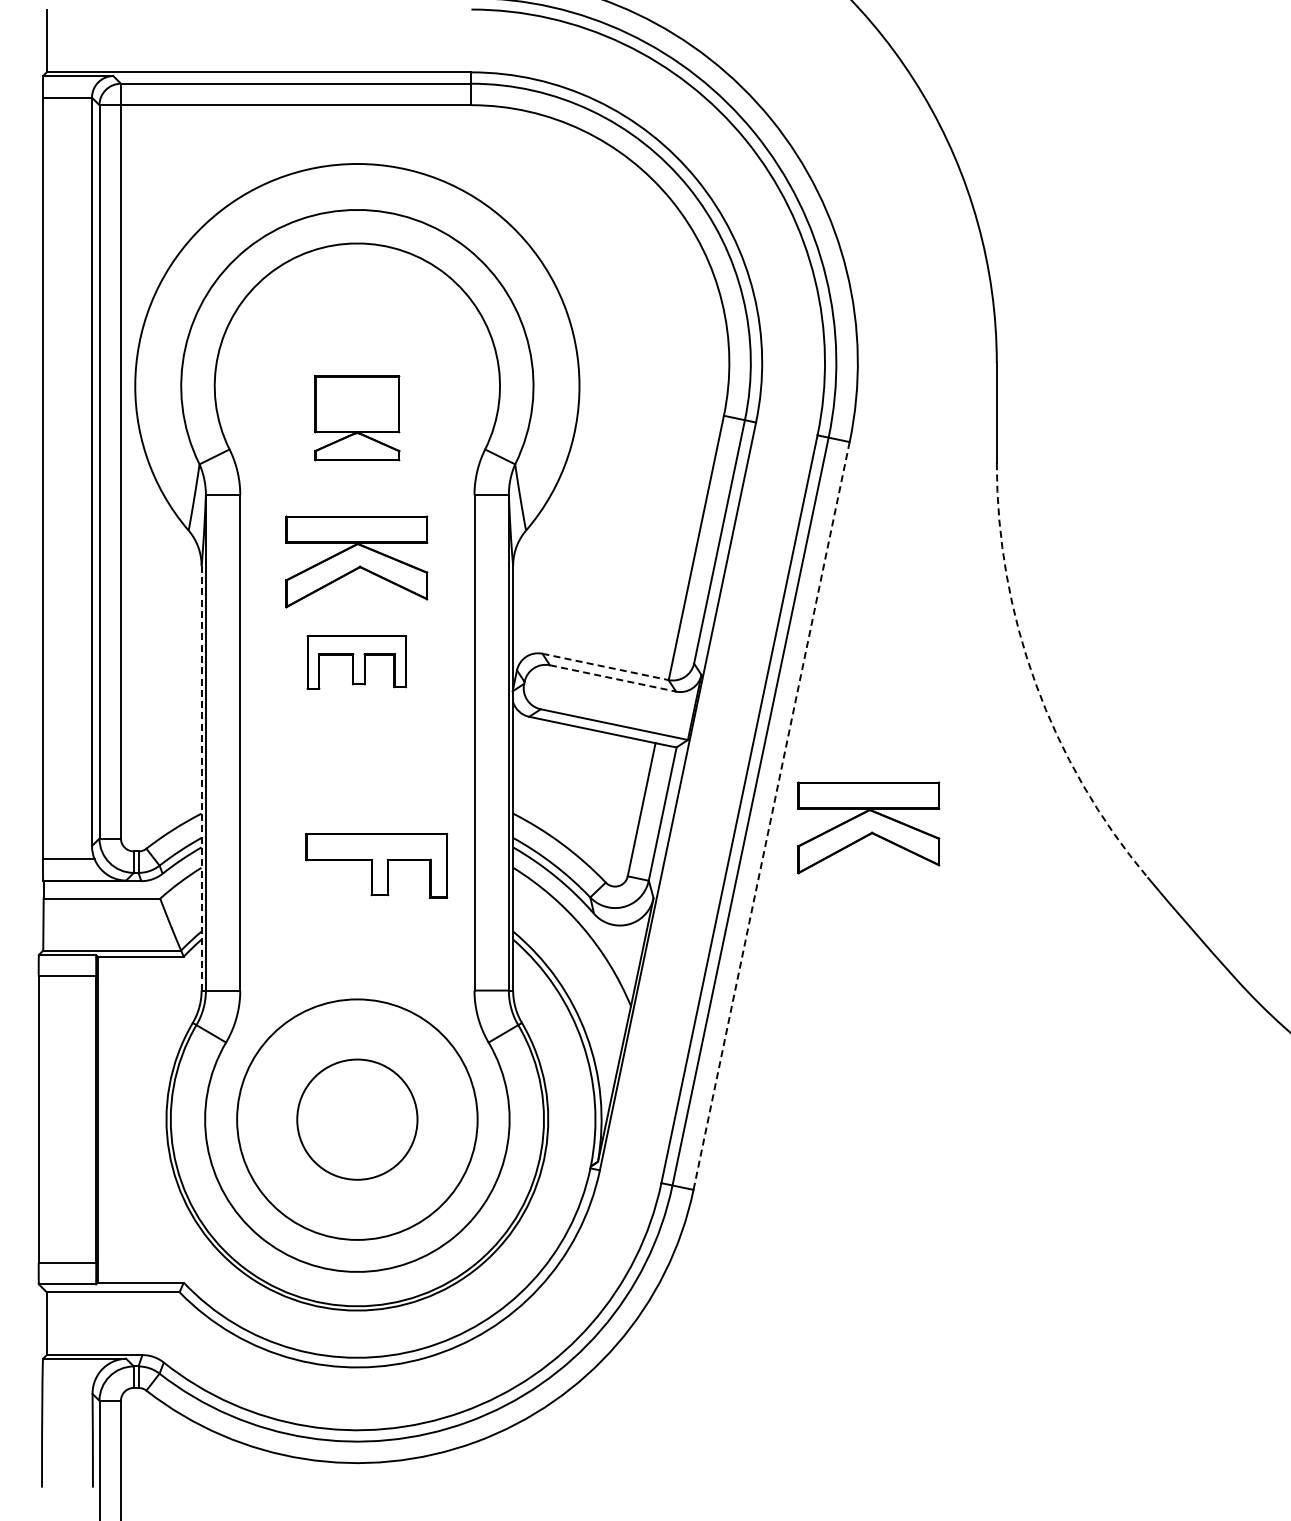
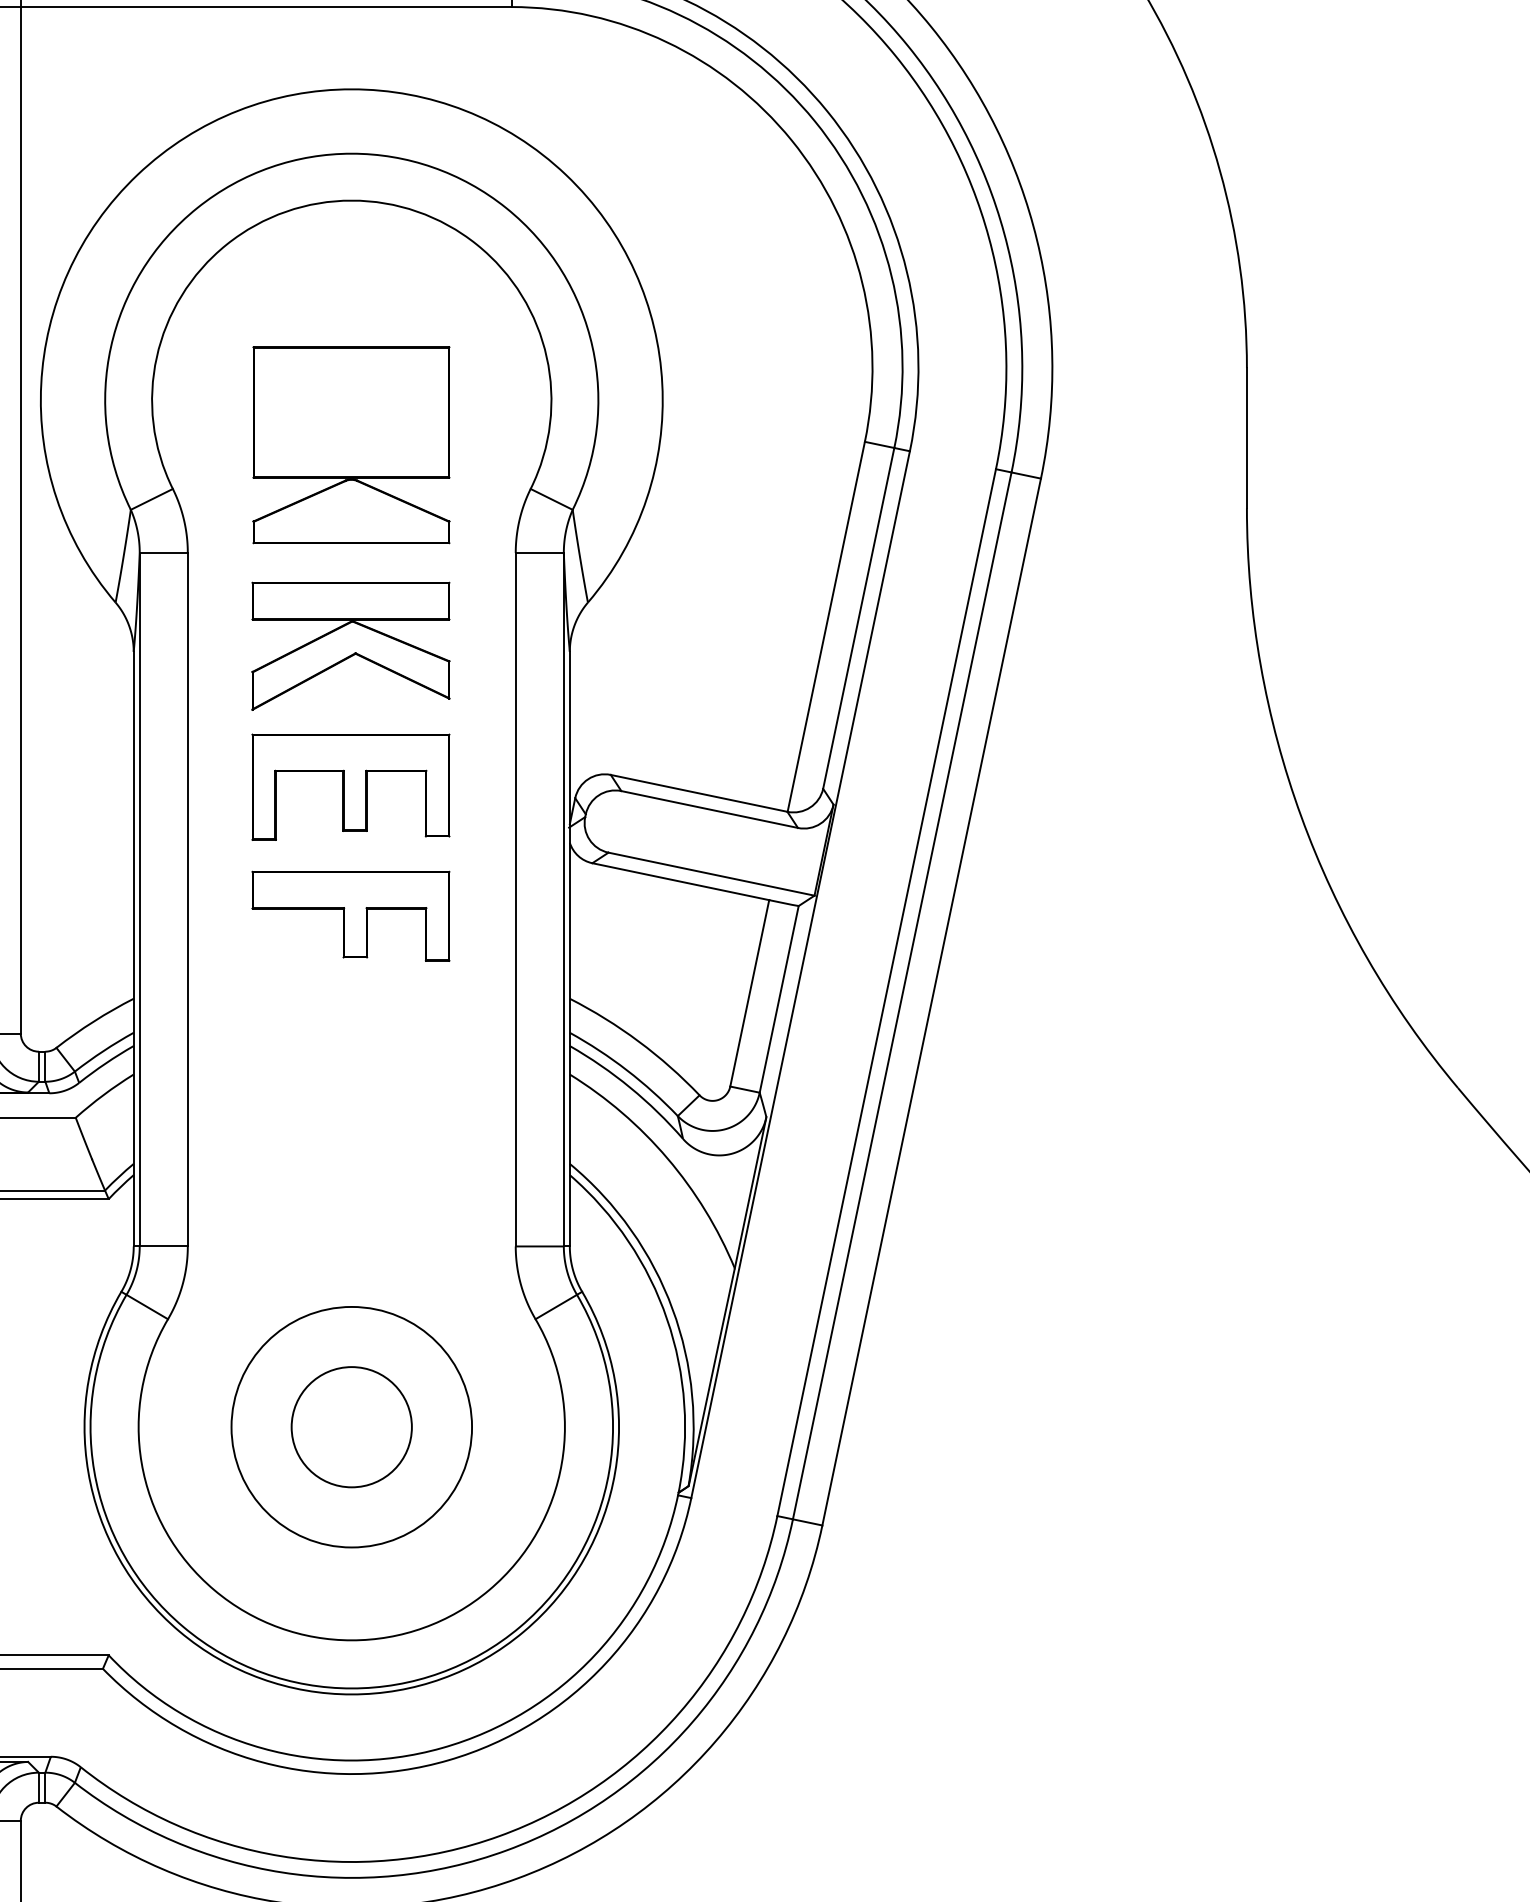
part: (357, 418) -> (351, 445), size x1.67
part: (356, 662) -> (350, 787), size x1.43
line: (605, 667) -> (699, 794), dashed -> solid
line: (613, 678) -> (710, 809), dashed -> solid
arc: (1035, 683) -> (1301, 816), dashed -> solid
line: (201, 777) -> (133, 948), dashed -> solid
line: (771, 815) -> (931, 1001), dashed -> solid
part: (868, 827) -> (1067, 1018), removed
part: (376, 865) -> (350, 915), moved
circle: (357, 1119) -> (351, 1426), size x0.71
circle: (357, 1119) -> (351, 1426), size x0.71

